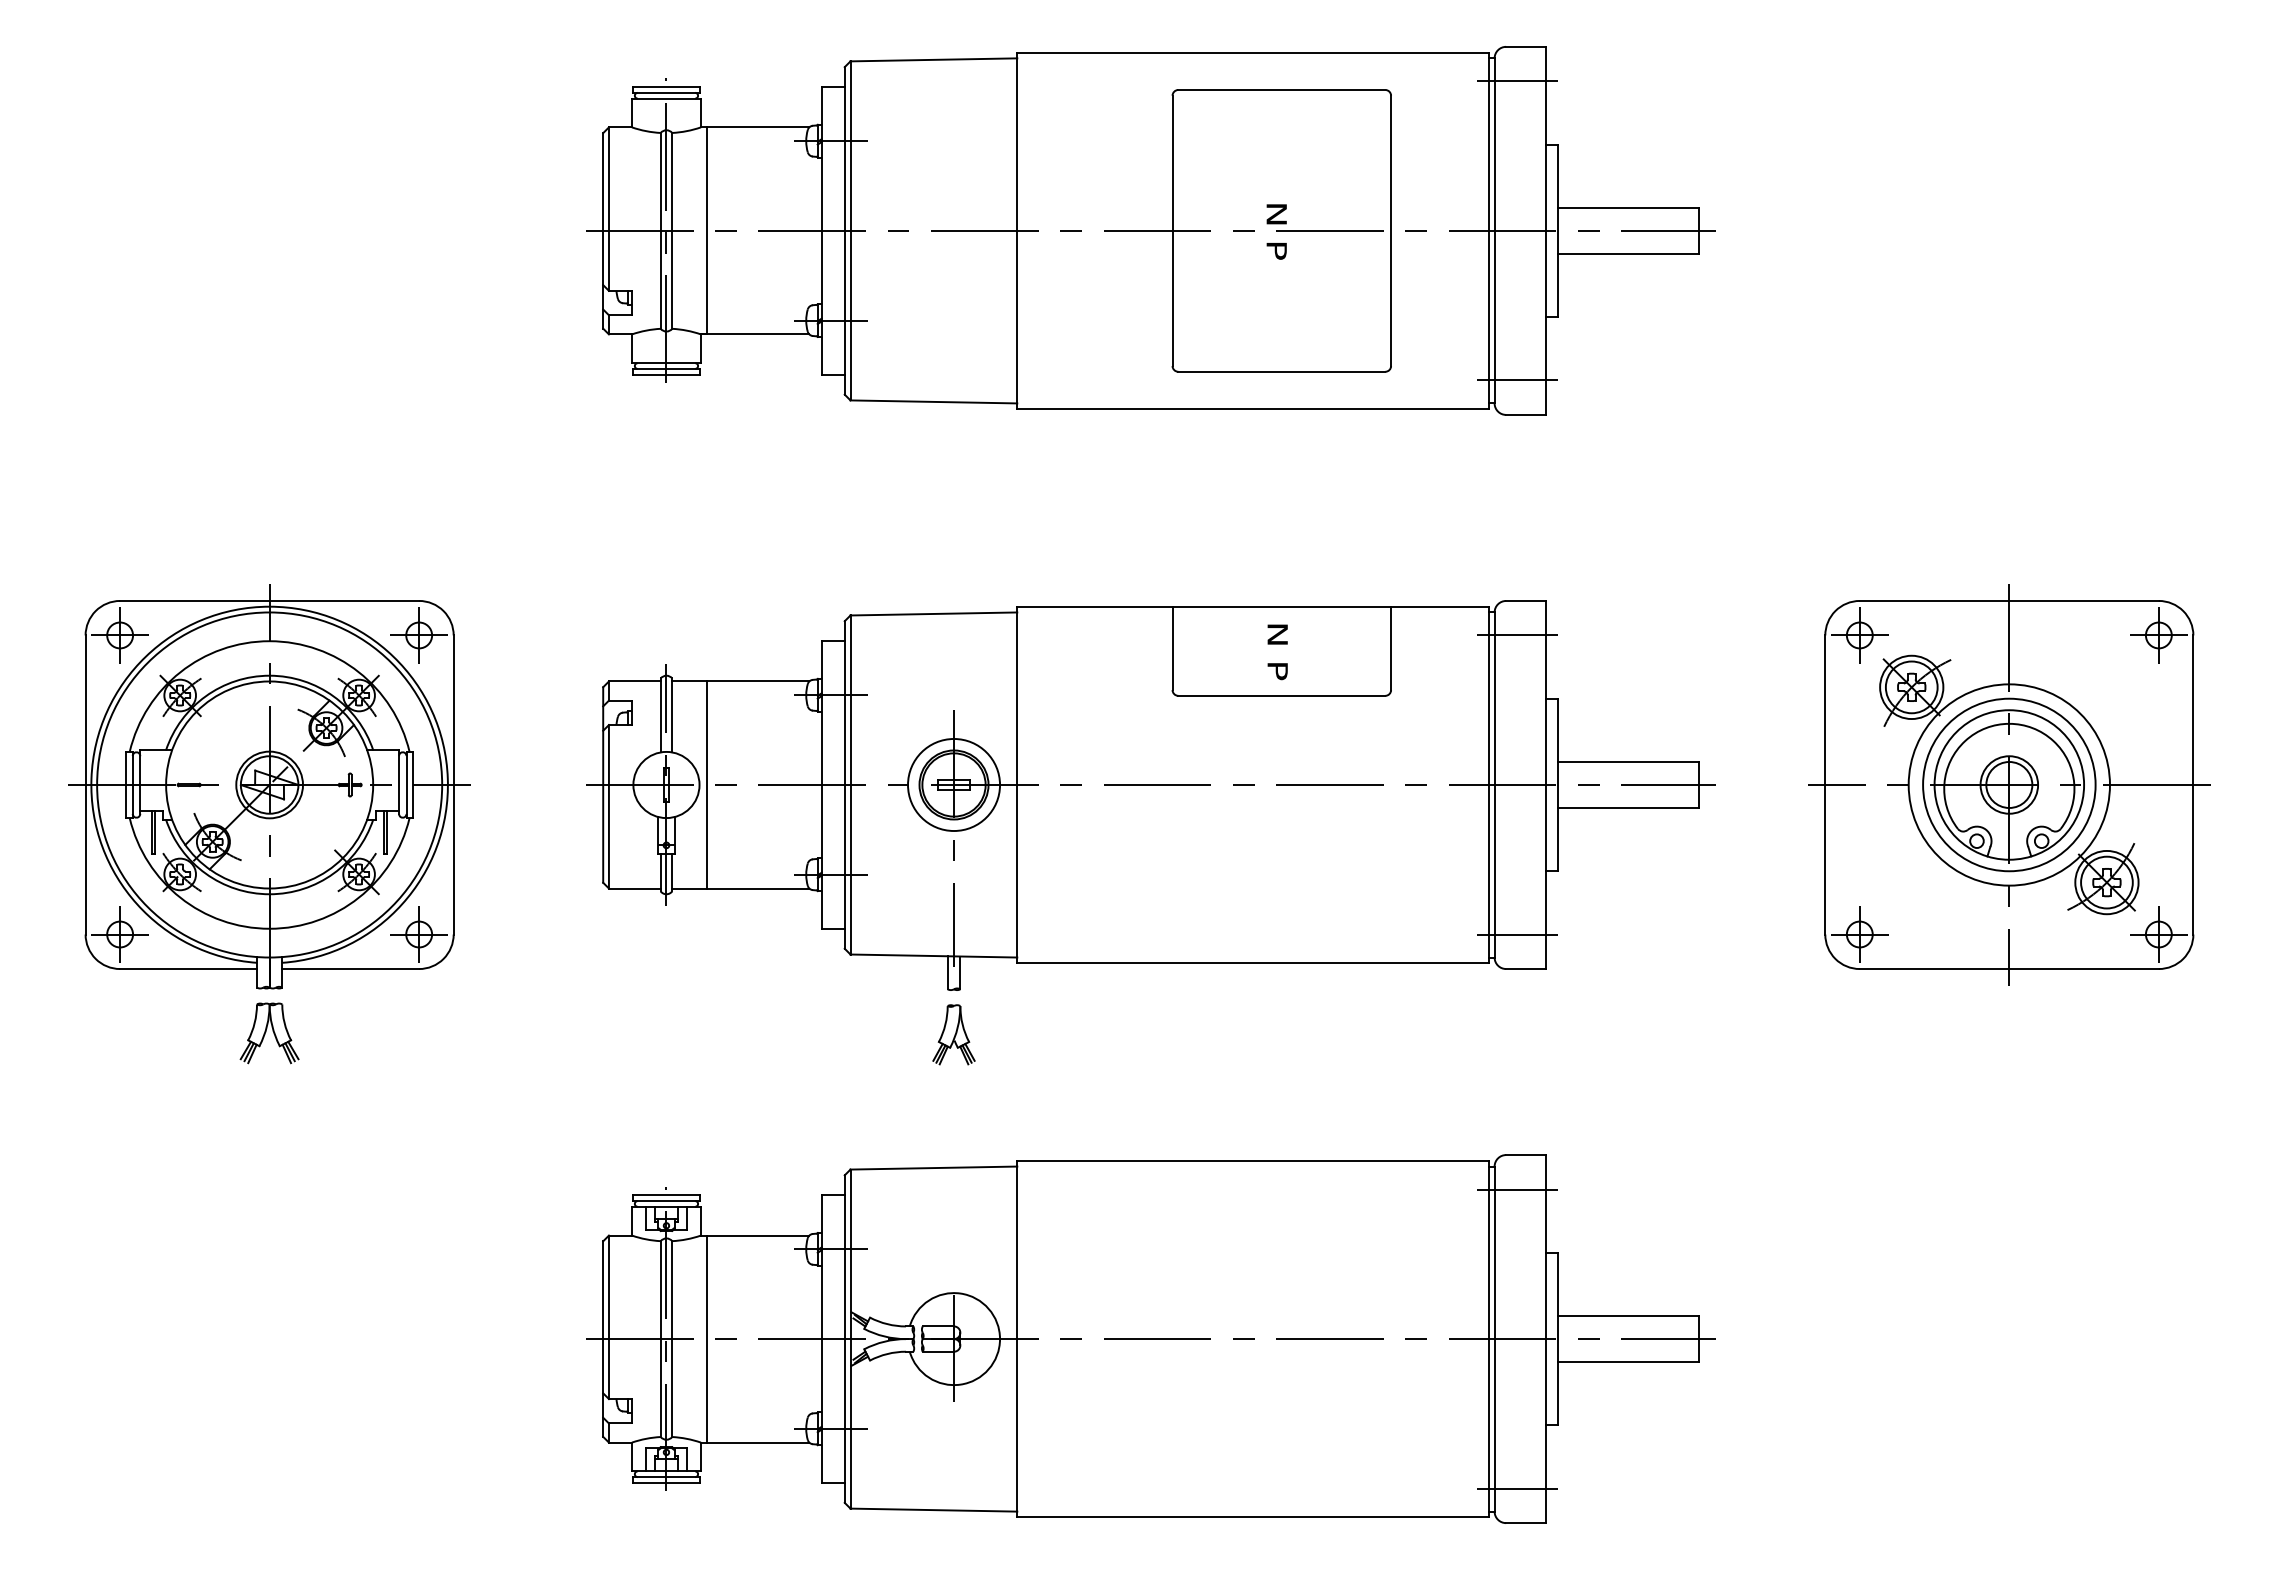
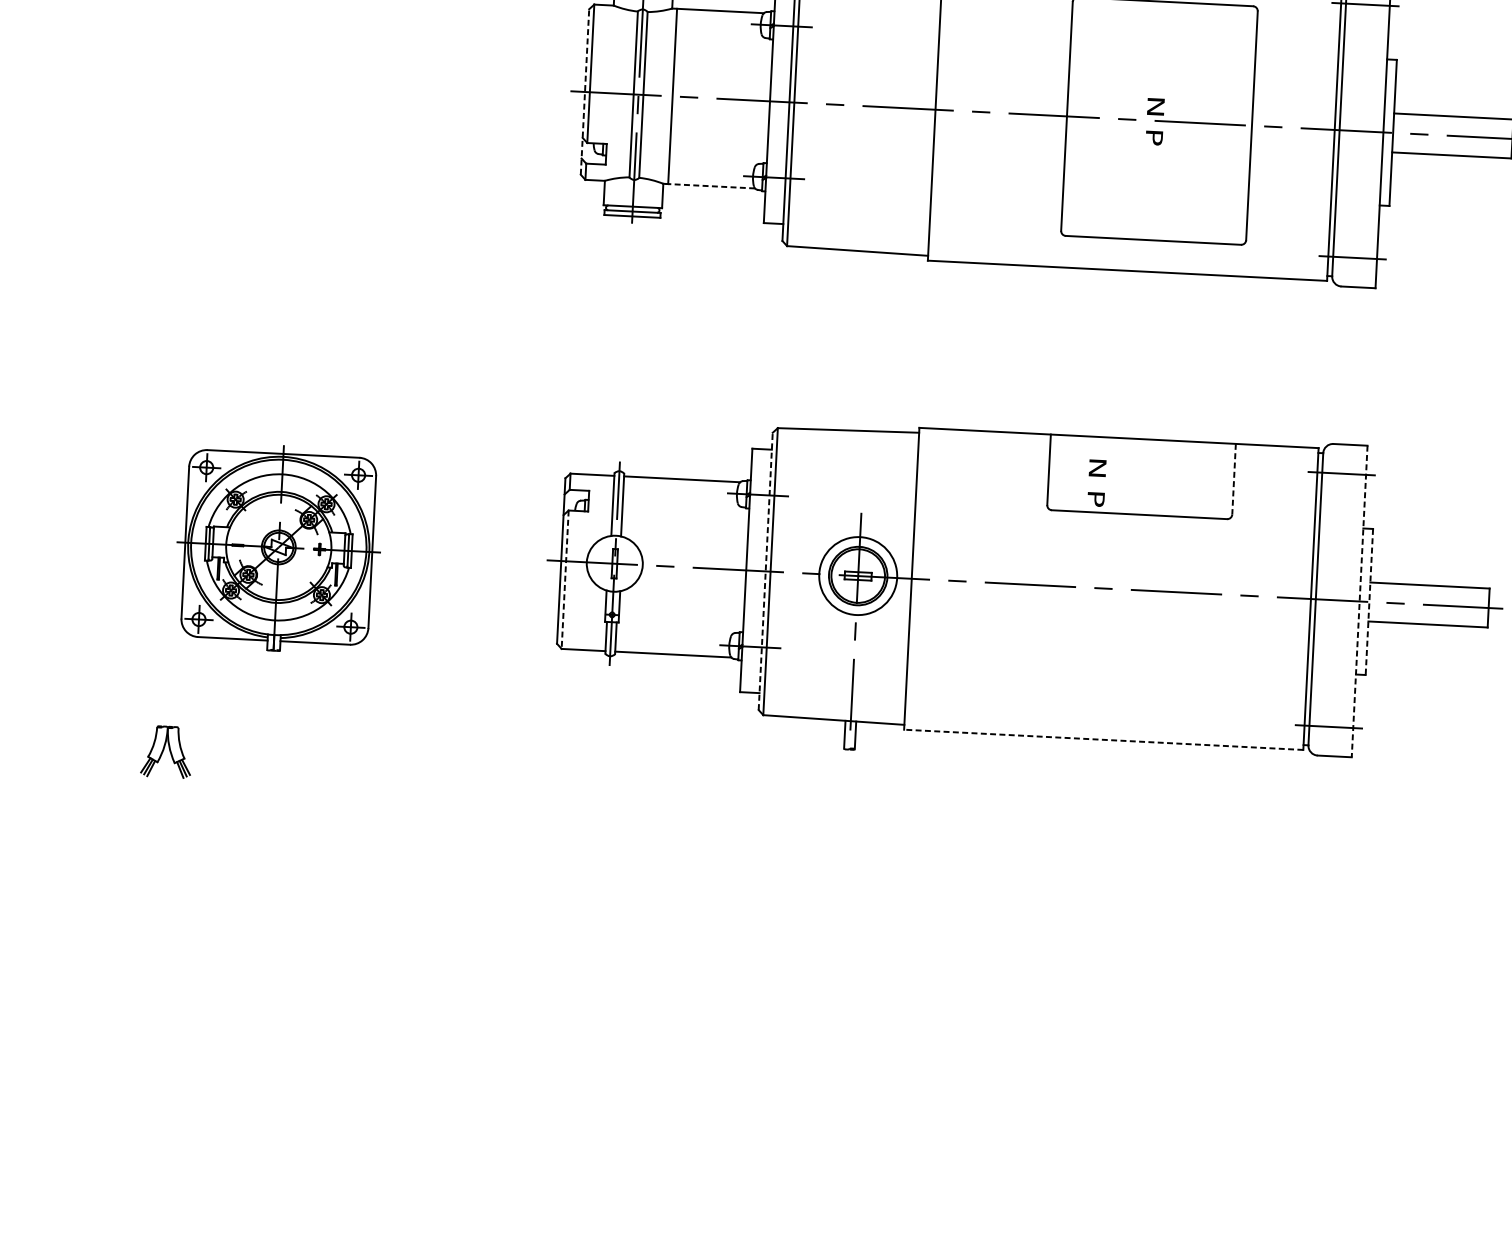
line: (603, 230) -> (585, 91), solid -> dashed
line: (754, 334) -> (708, 186), solid -> dashed
line: (1391, 648) -> (1234, 479), solid -> dashed
text: (1277, 652) -> (1096, 483), moved
line: (706, 784) -> (648, 565), removed
line: (844, 784) -> (765, 570), solid -> dashed
line: (1546, 785) -> (1359, 601), solid -> dashed
line: (1557, 785) -> (1369, 602), solid -> dashed
part: (269, 786) -> (278, 548), size x0.6
line: (608, 806) -> (564, 579), solid -> dashed
line: (1253, 963) -> (1104, 740), solid -> dashed
part: (269, 1033) -> (166, 751), moved
part: (953, 1034) -> (847, 787), removed
part: (1150, 1338) -> (1000, 1053), removed

